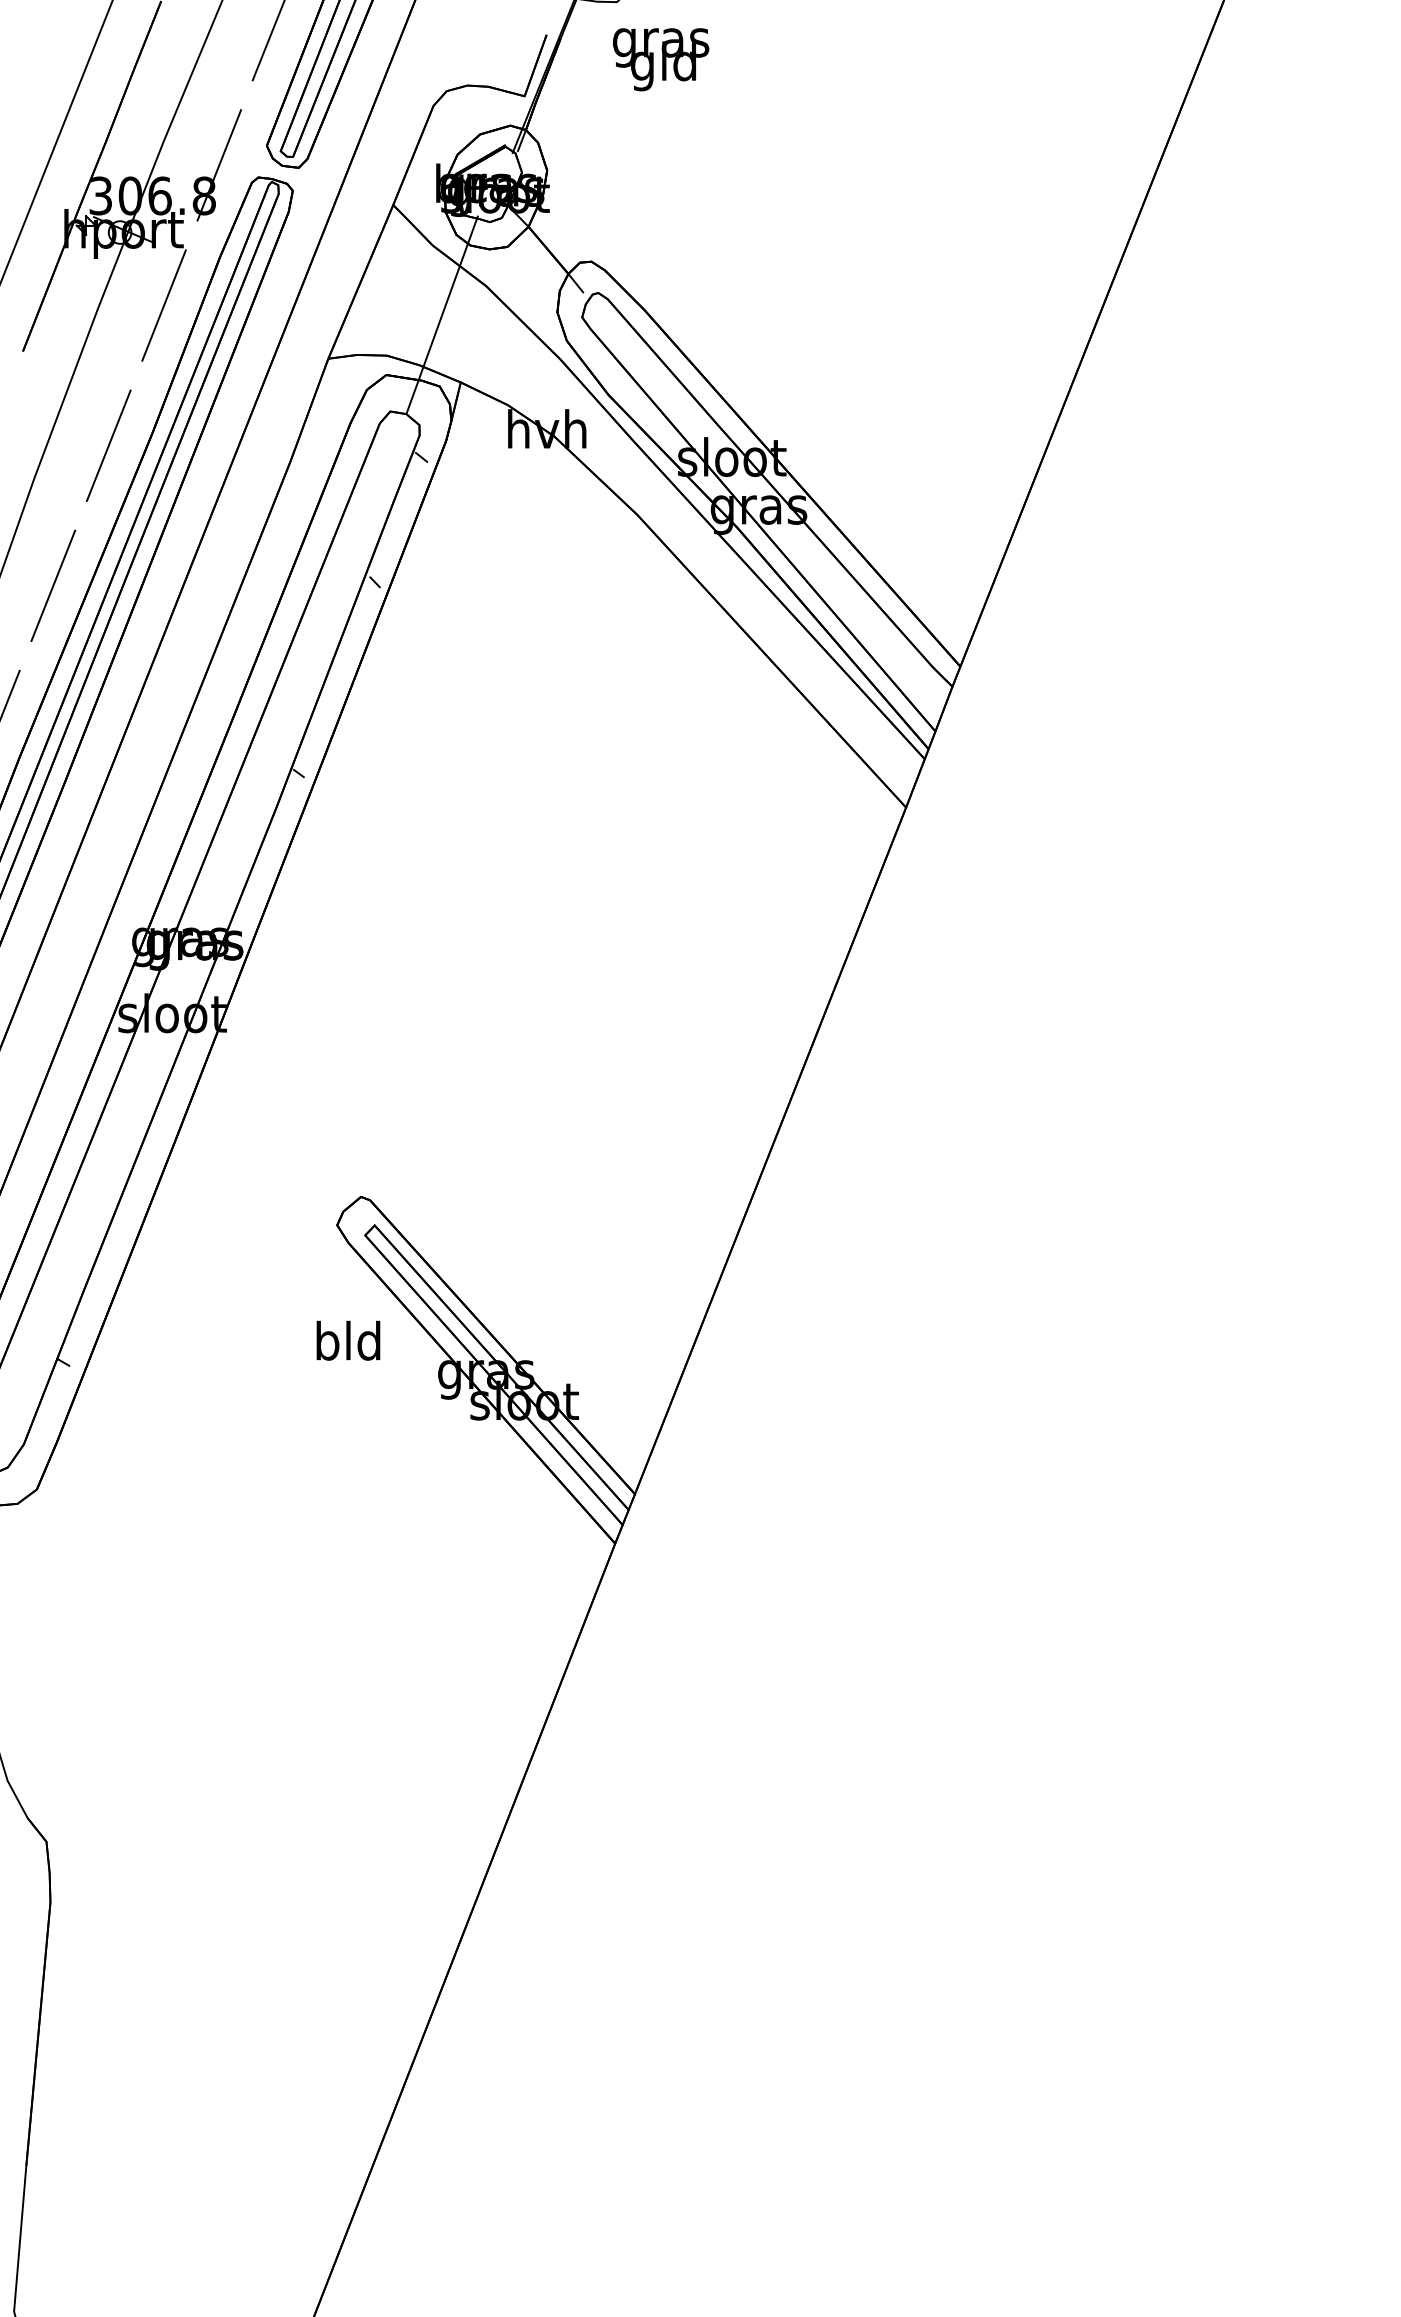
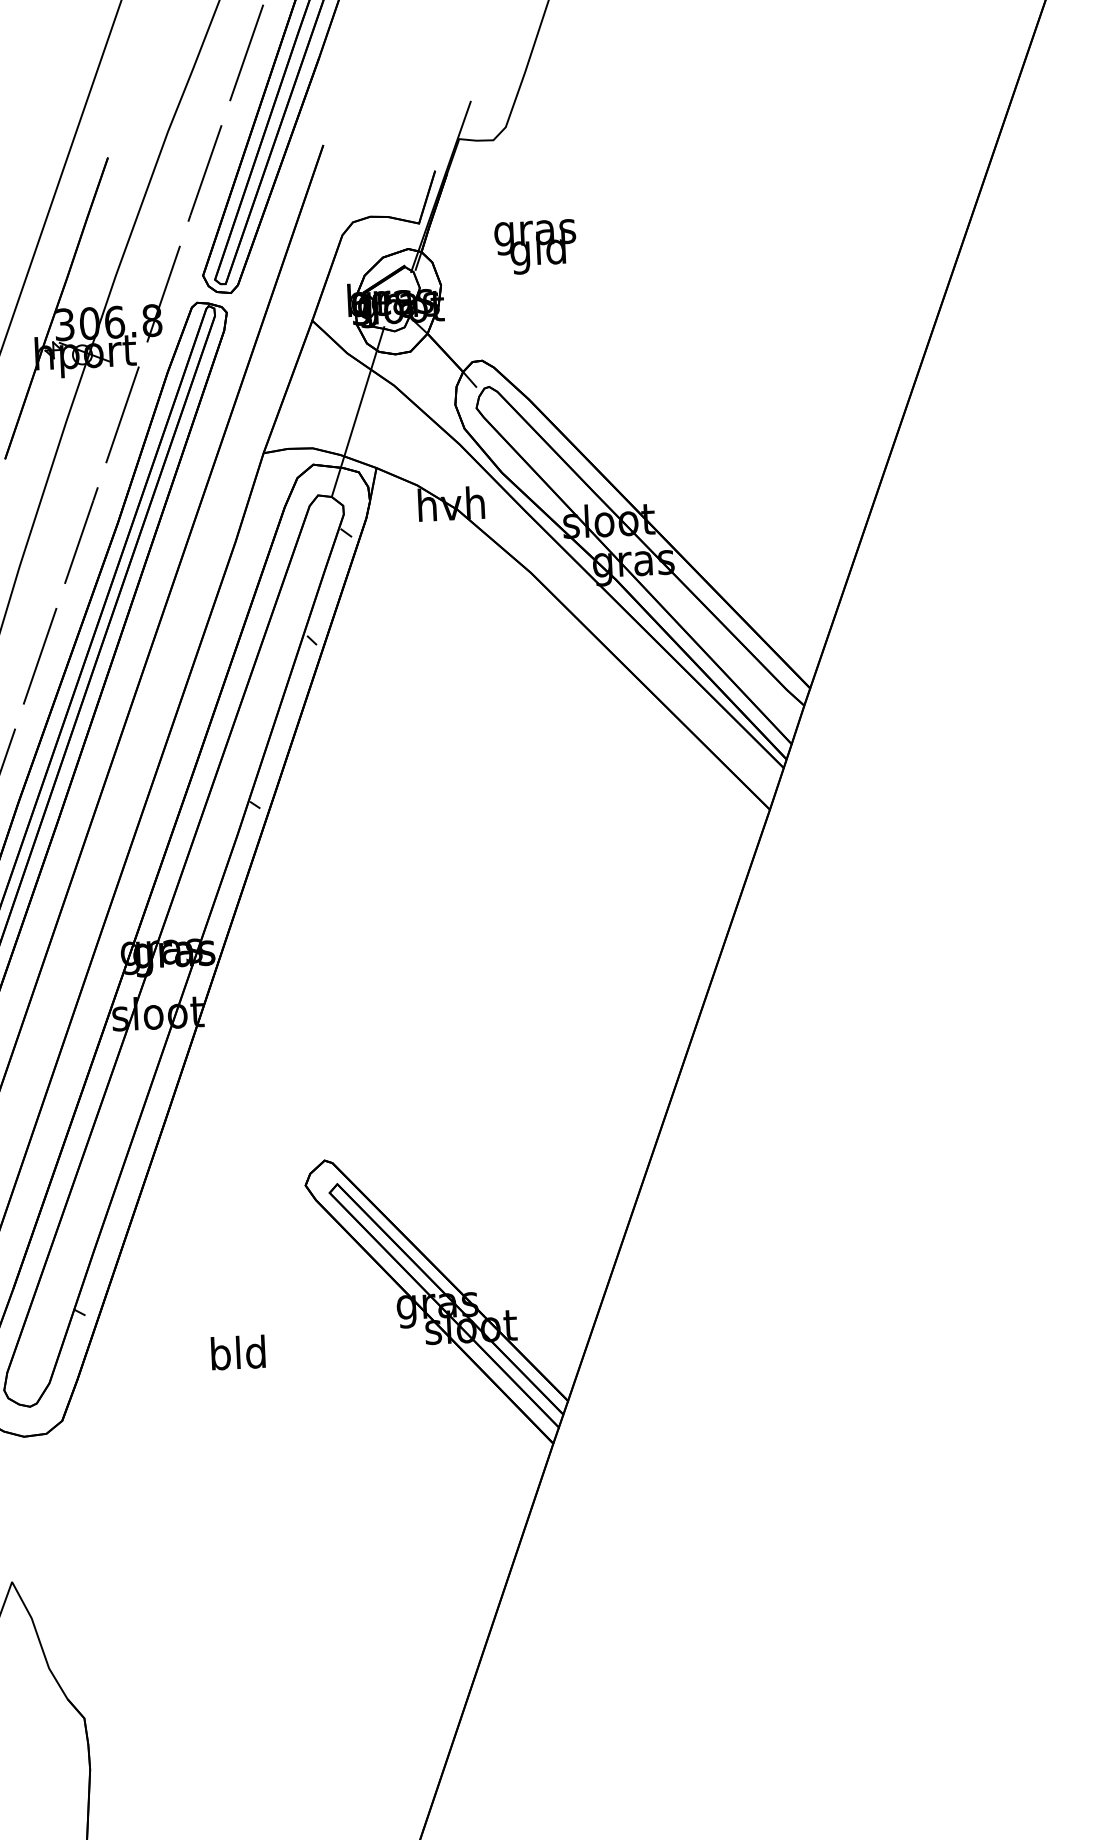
text: (661, 59) -> (536, 247), moved
text: (348, 1340) -> (238, 1352), moved

